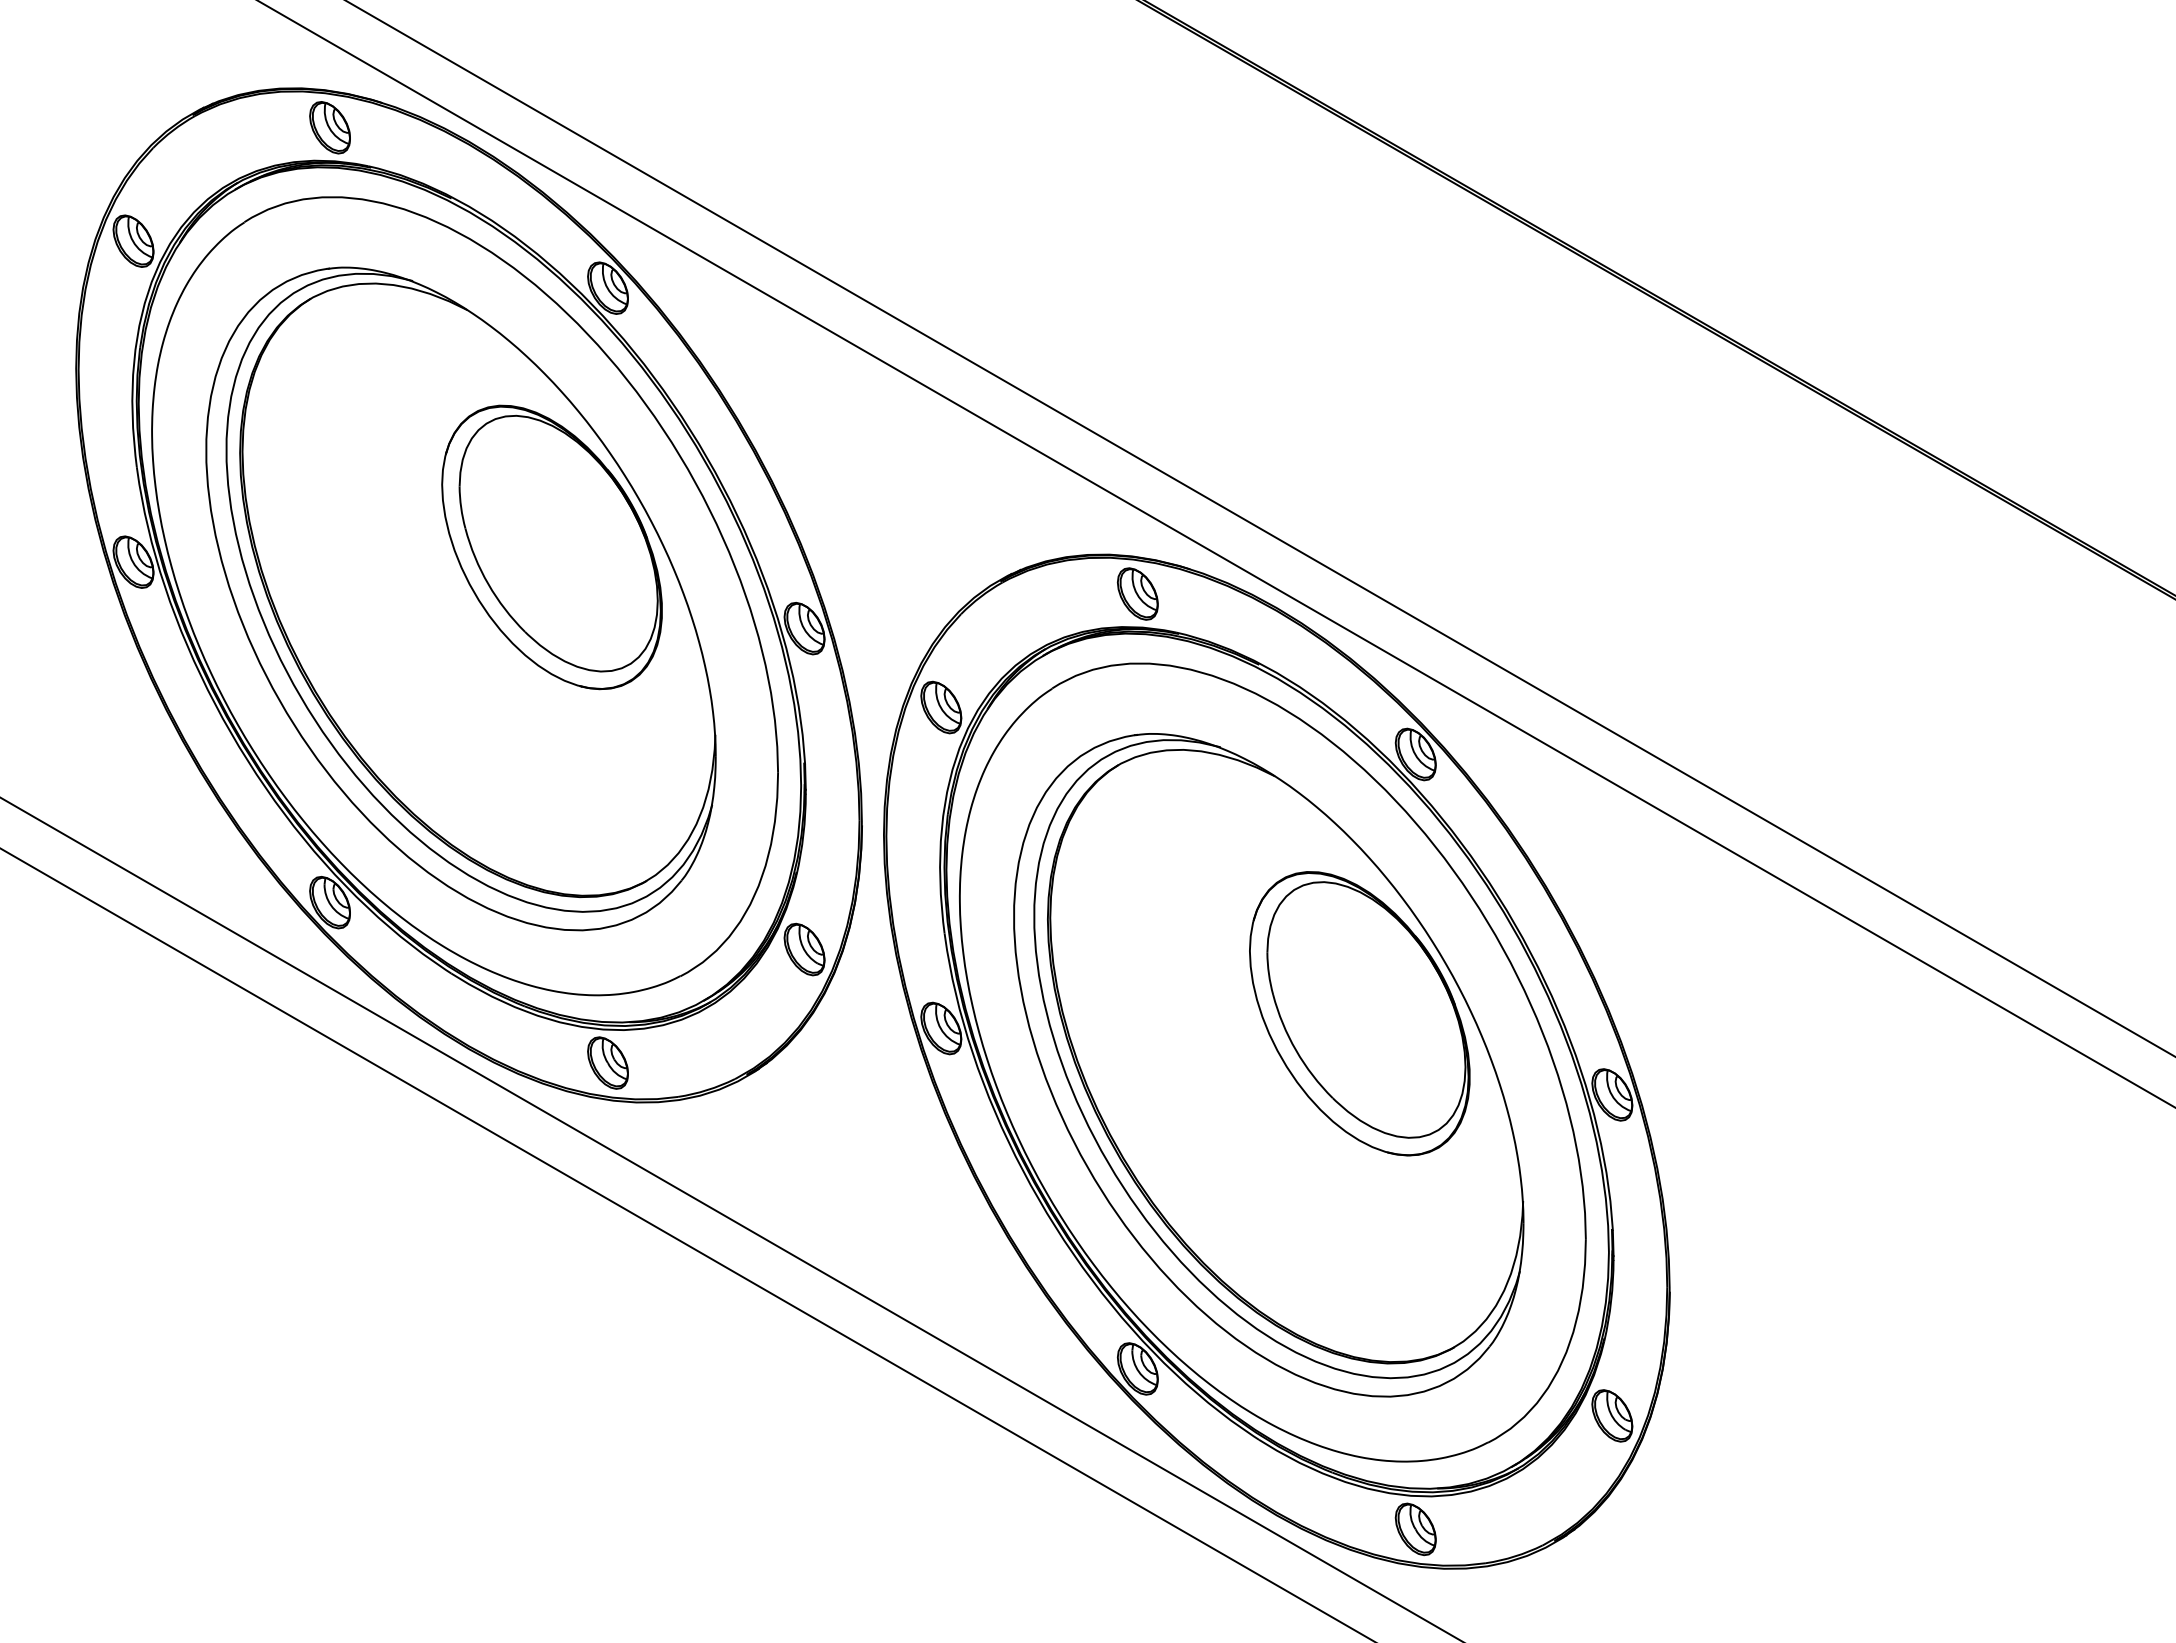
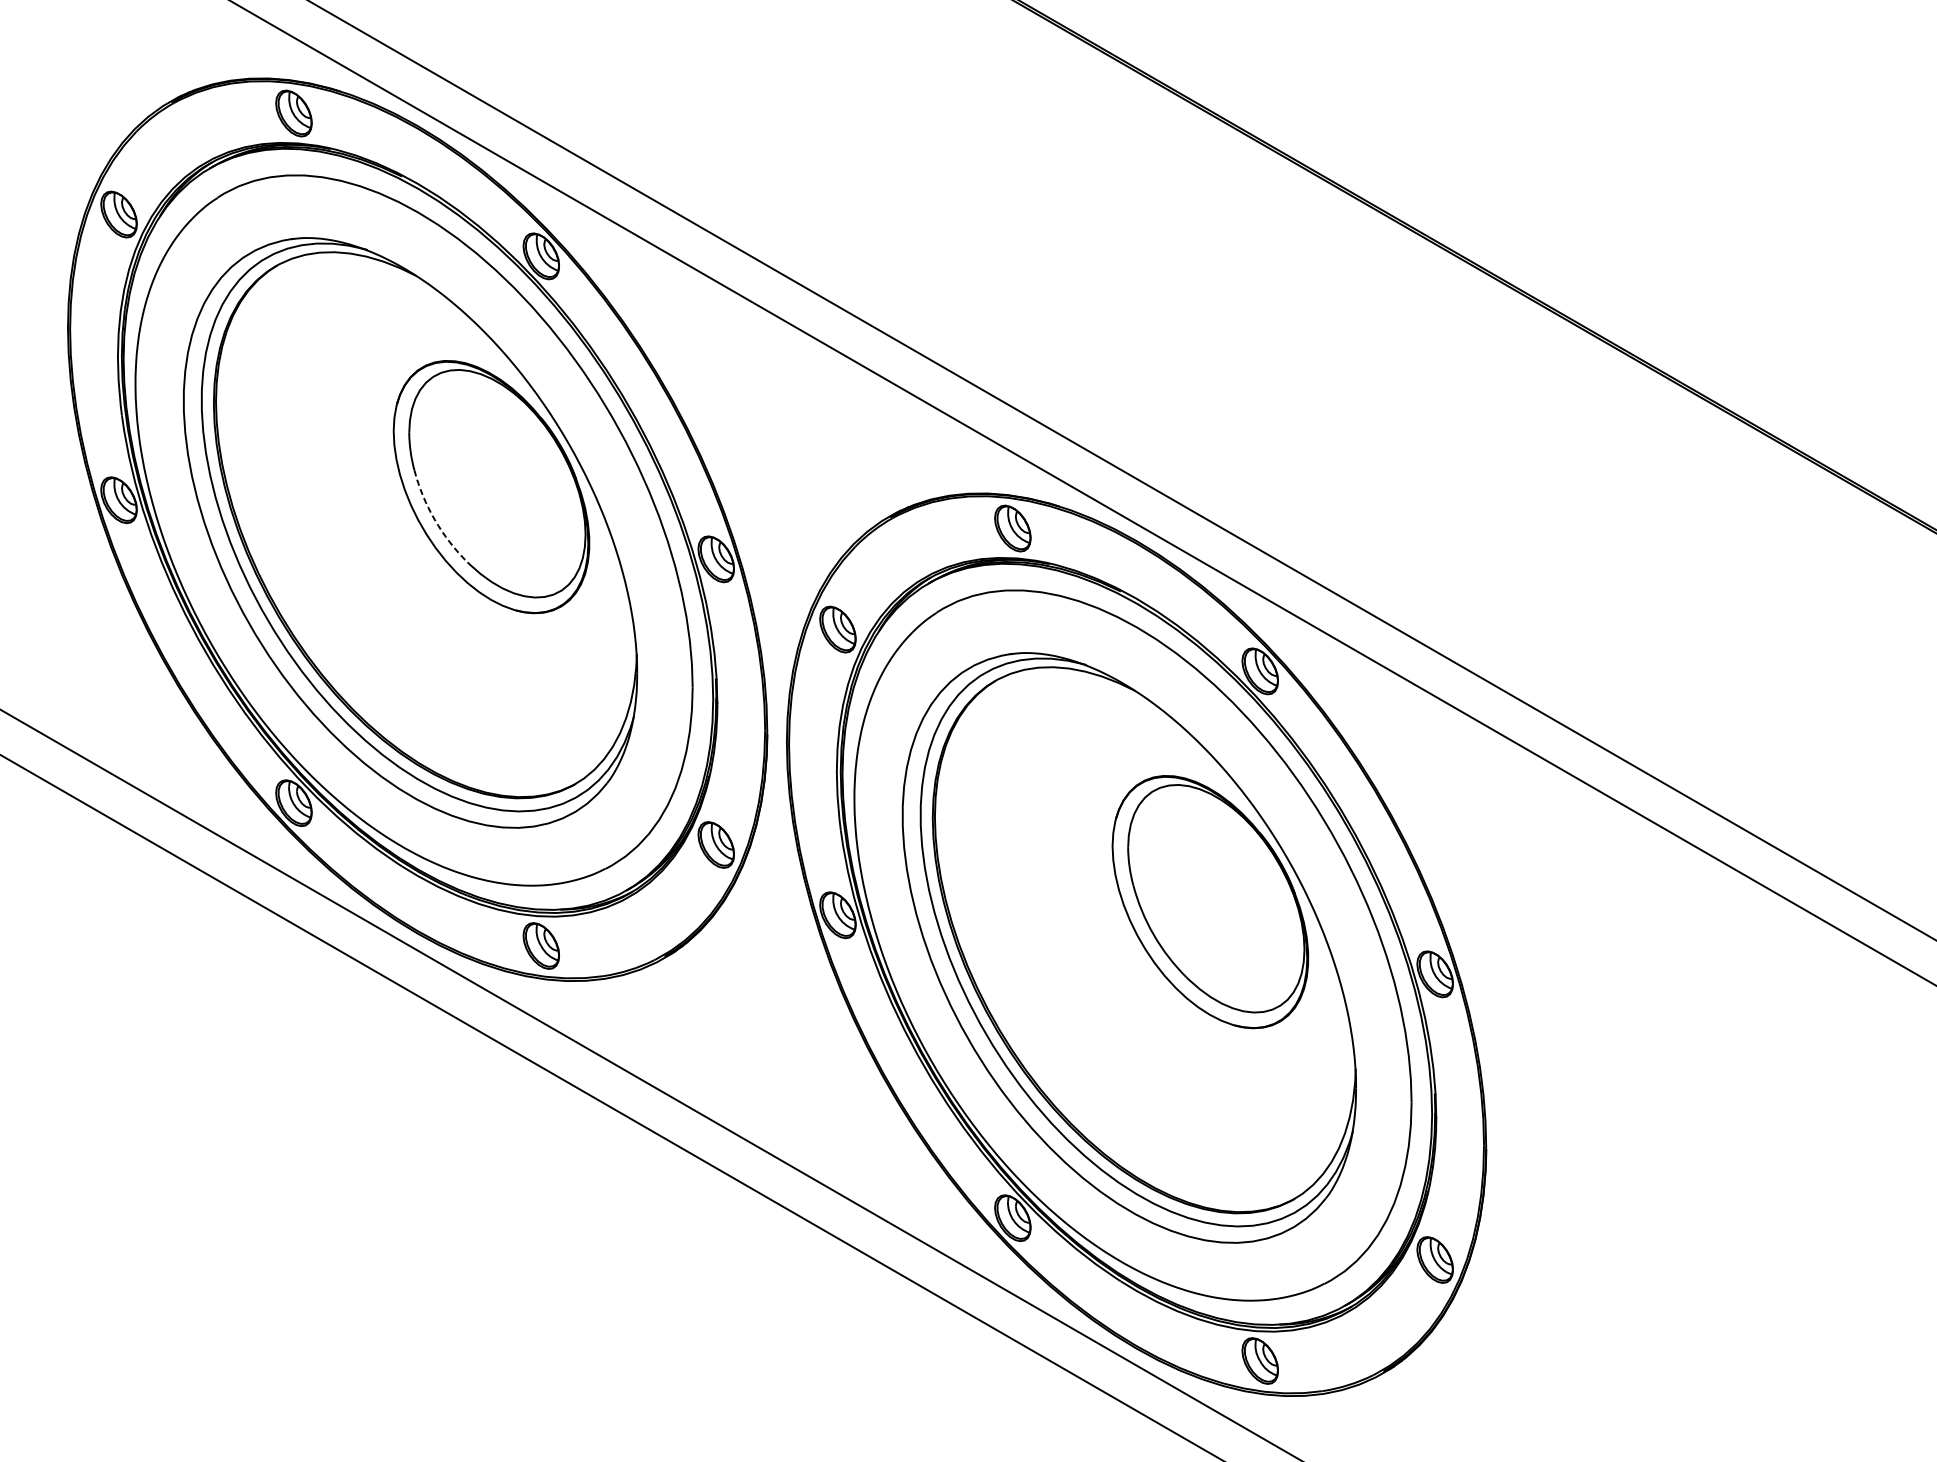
arc: (488, 584) -> (434, 520), solid -> dashed

